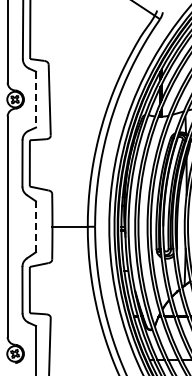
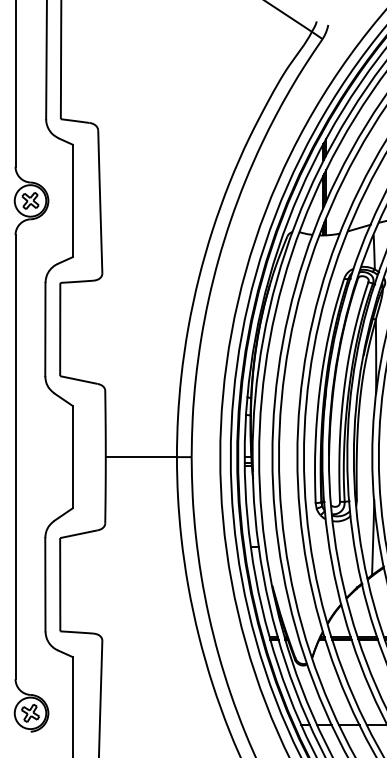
line: (36, 99) -> (73, 200), dashed -> solid
line: (36, 227) -> (73, 458), dashed -> solid

